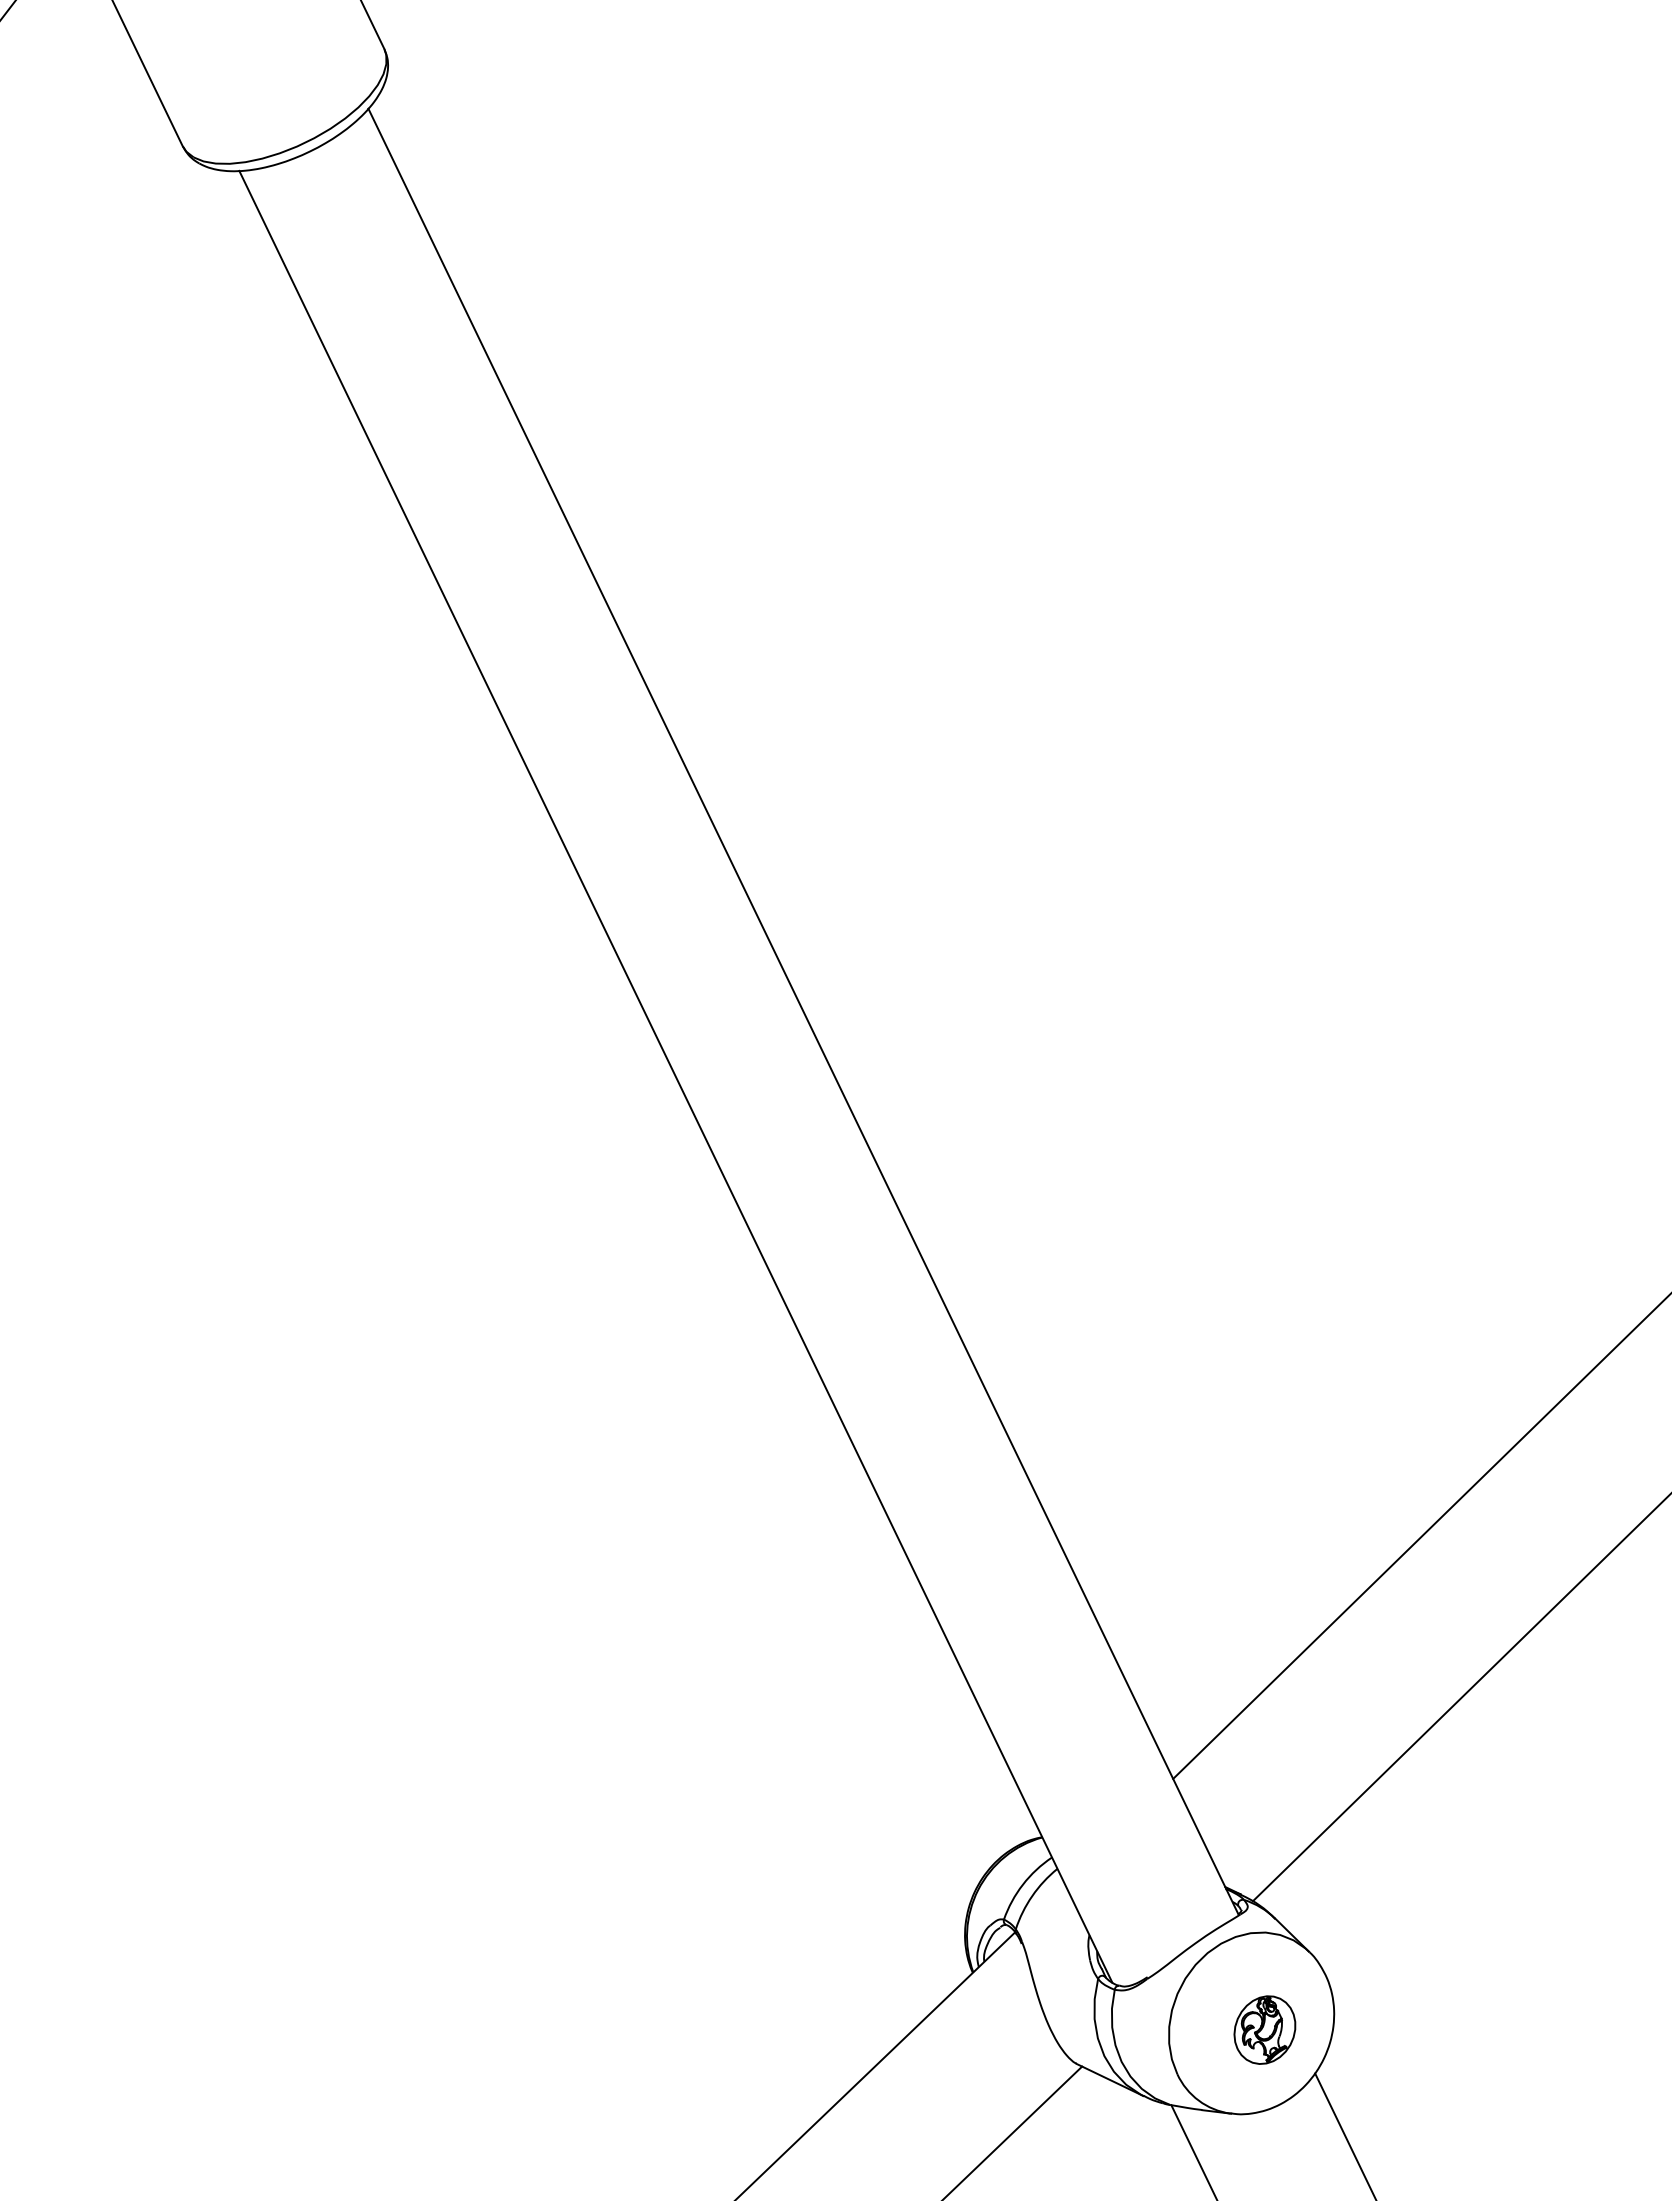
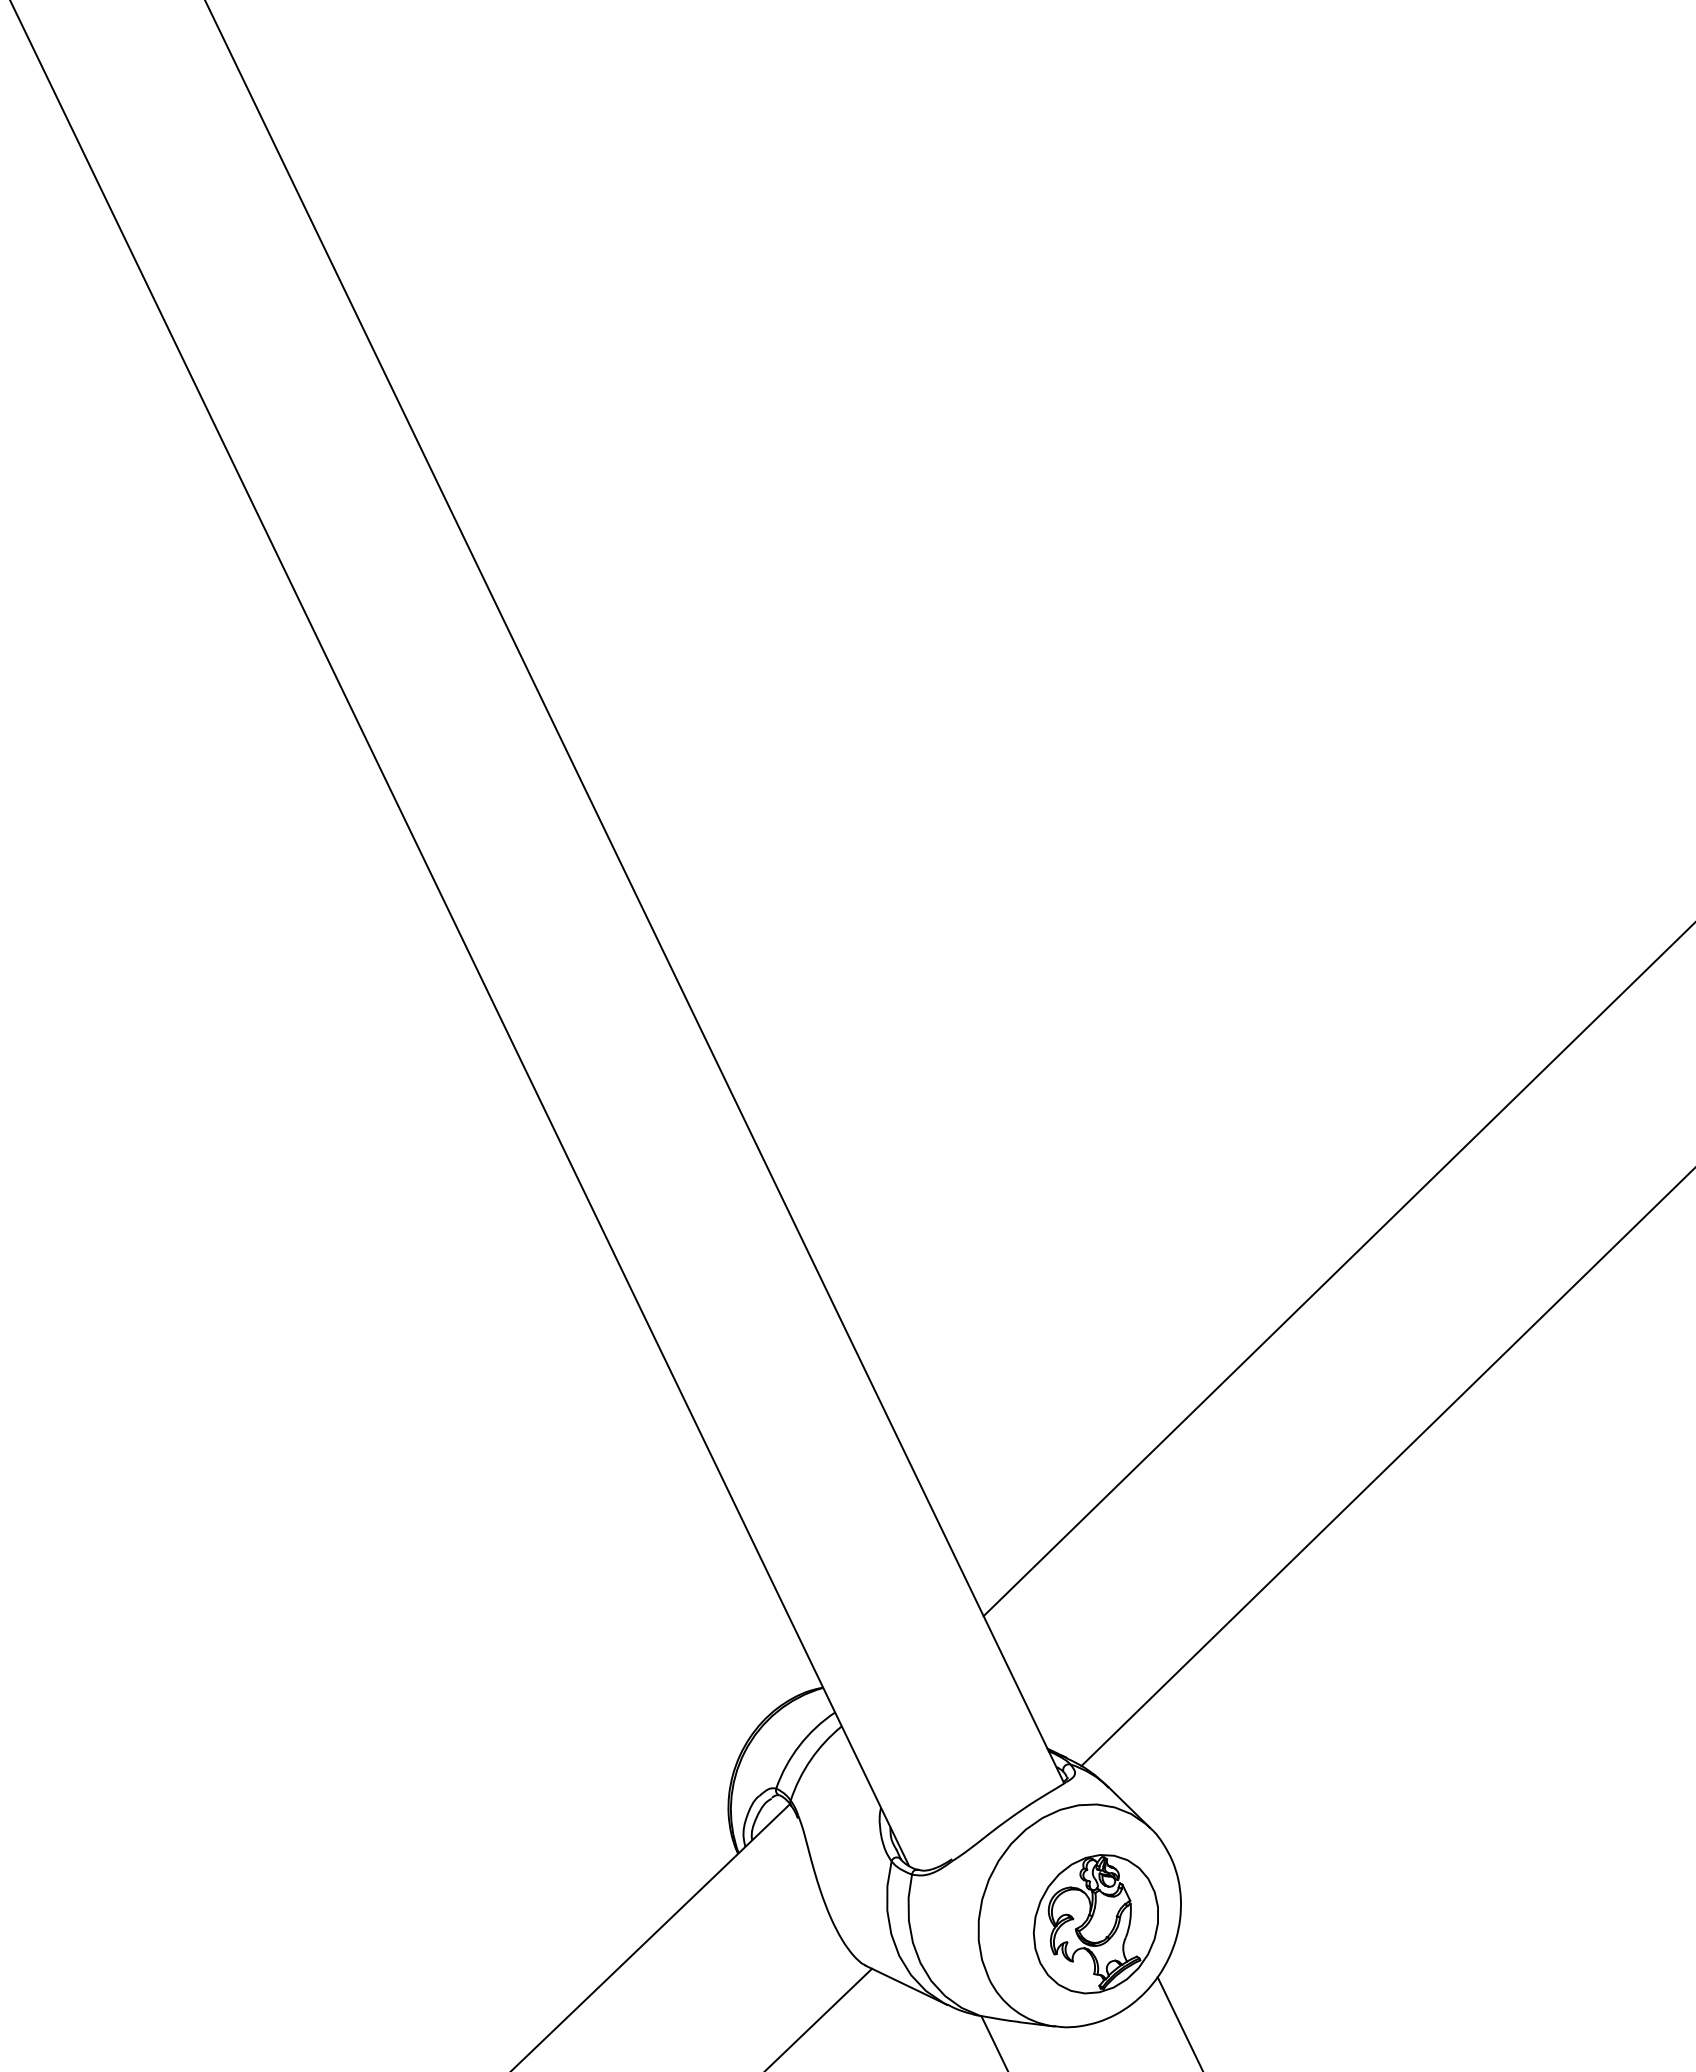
part: (1264, 2029) -> (1095, 1923), size x1.67

